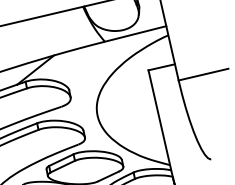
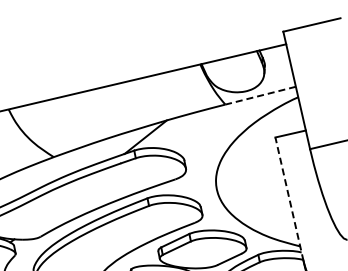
line: (135, 33) -> (260, 95), solid -> dashed
line: (160, 123) -> (289, 198), solid -> dashed

